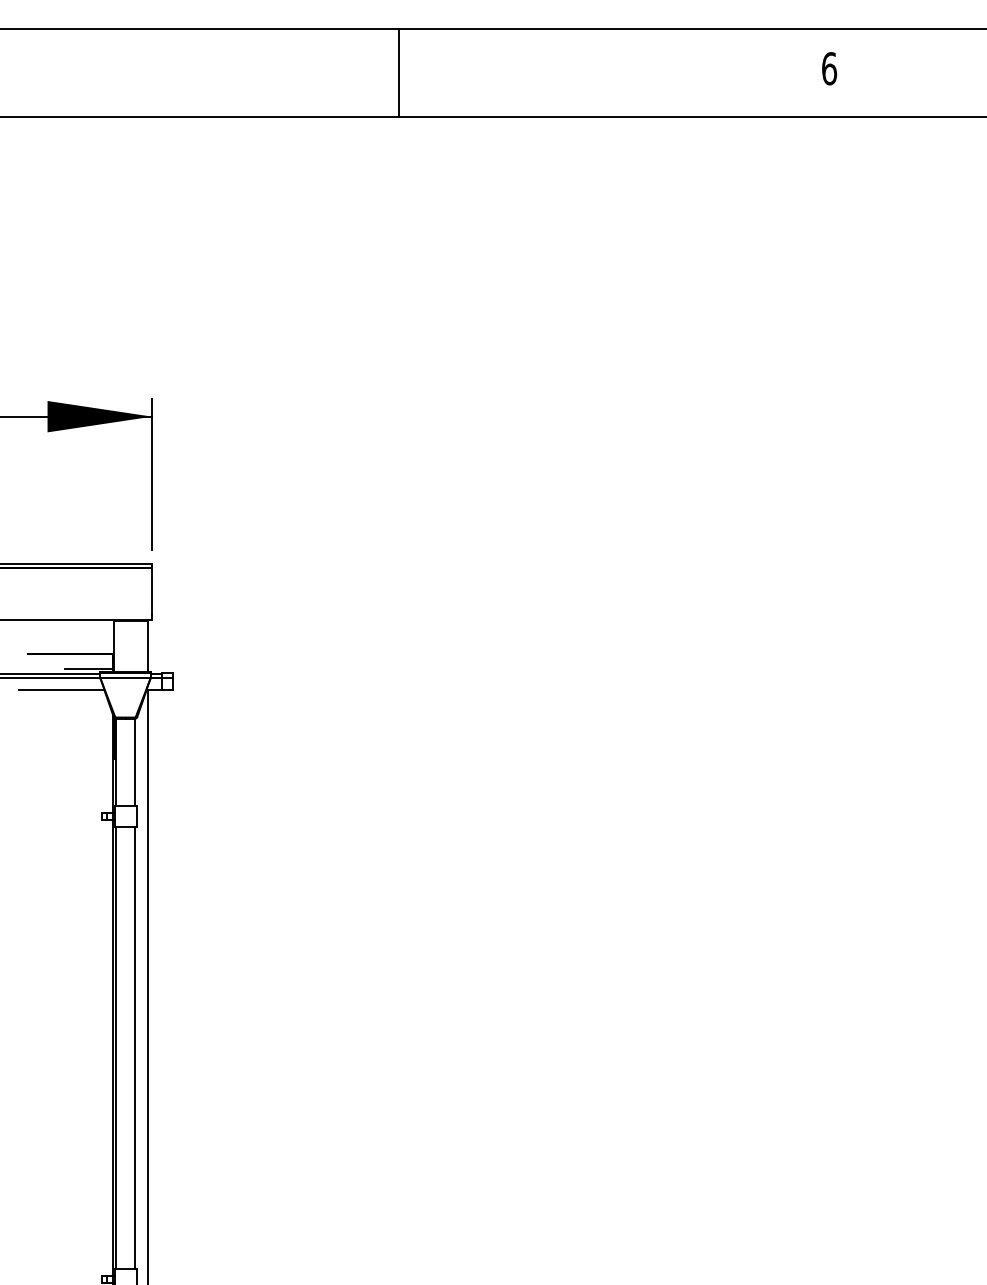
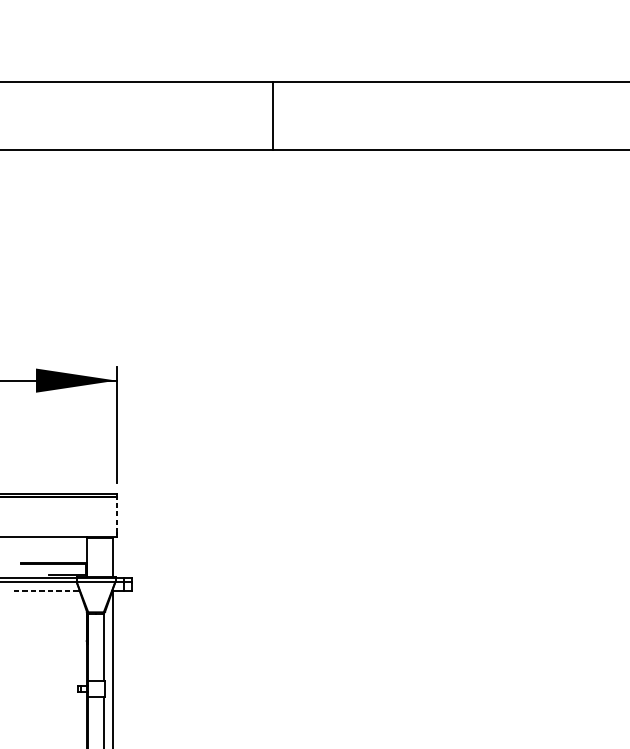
line: (398, 72) -> (273, 115), moved
line: (152, 591) -> (116, 515), solid -> dashed
line: (61, 689) -> (46, 590), solid -> dashed

